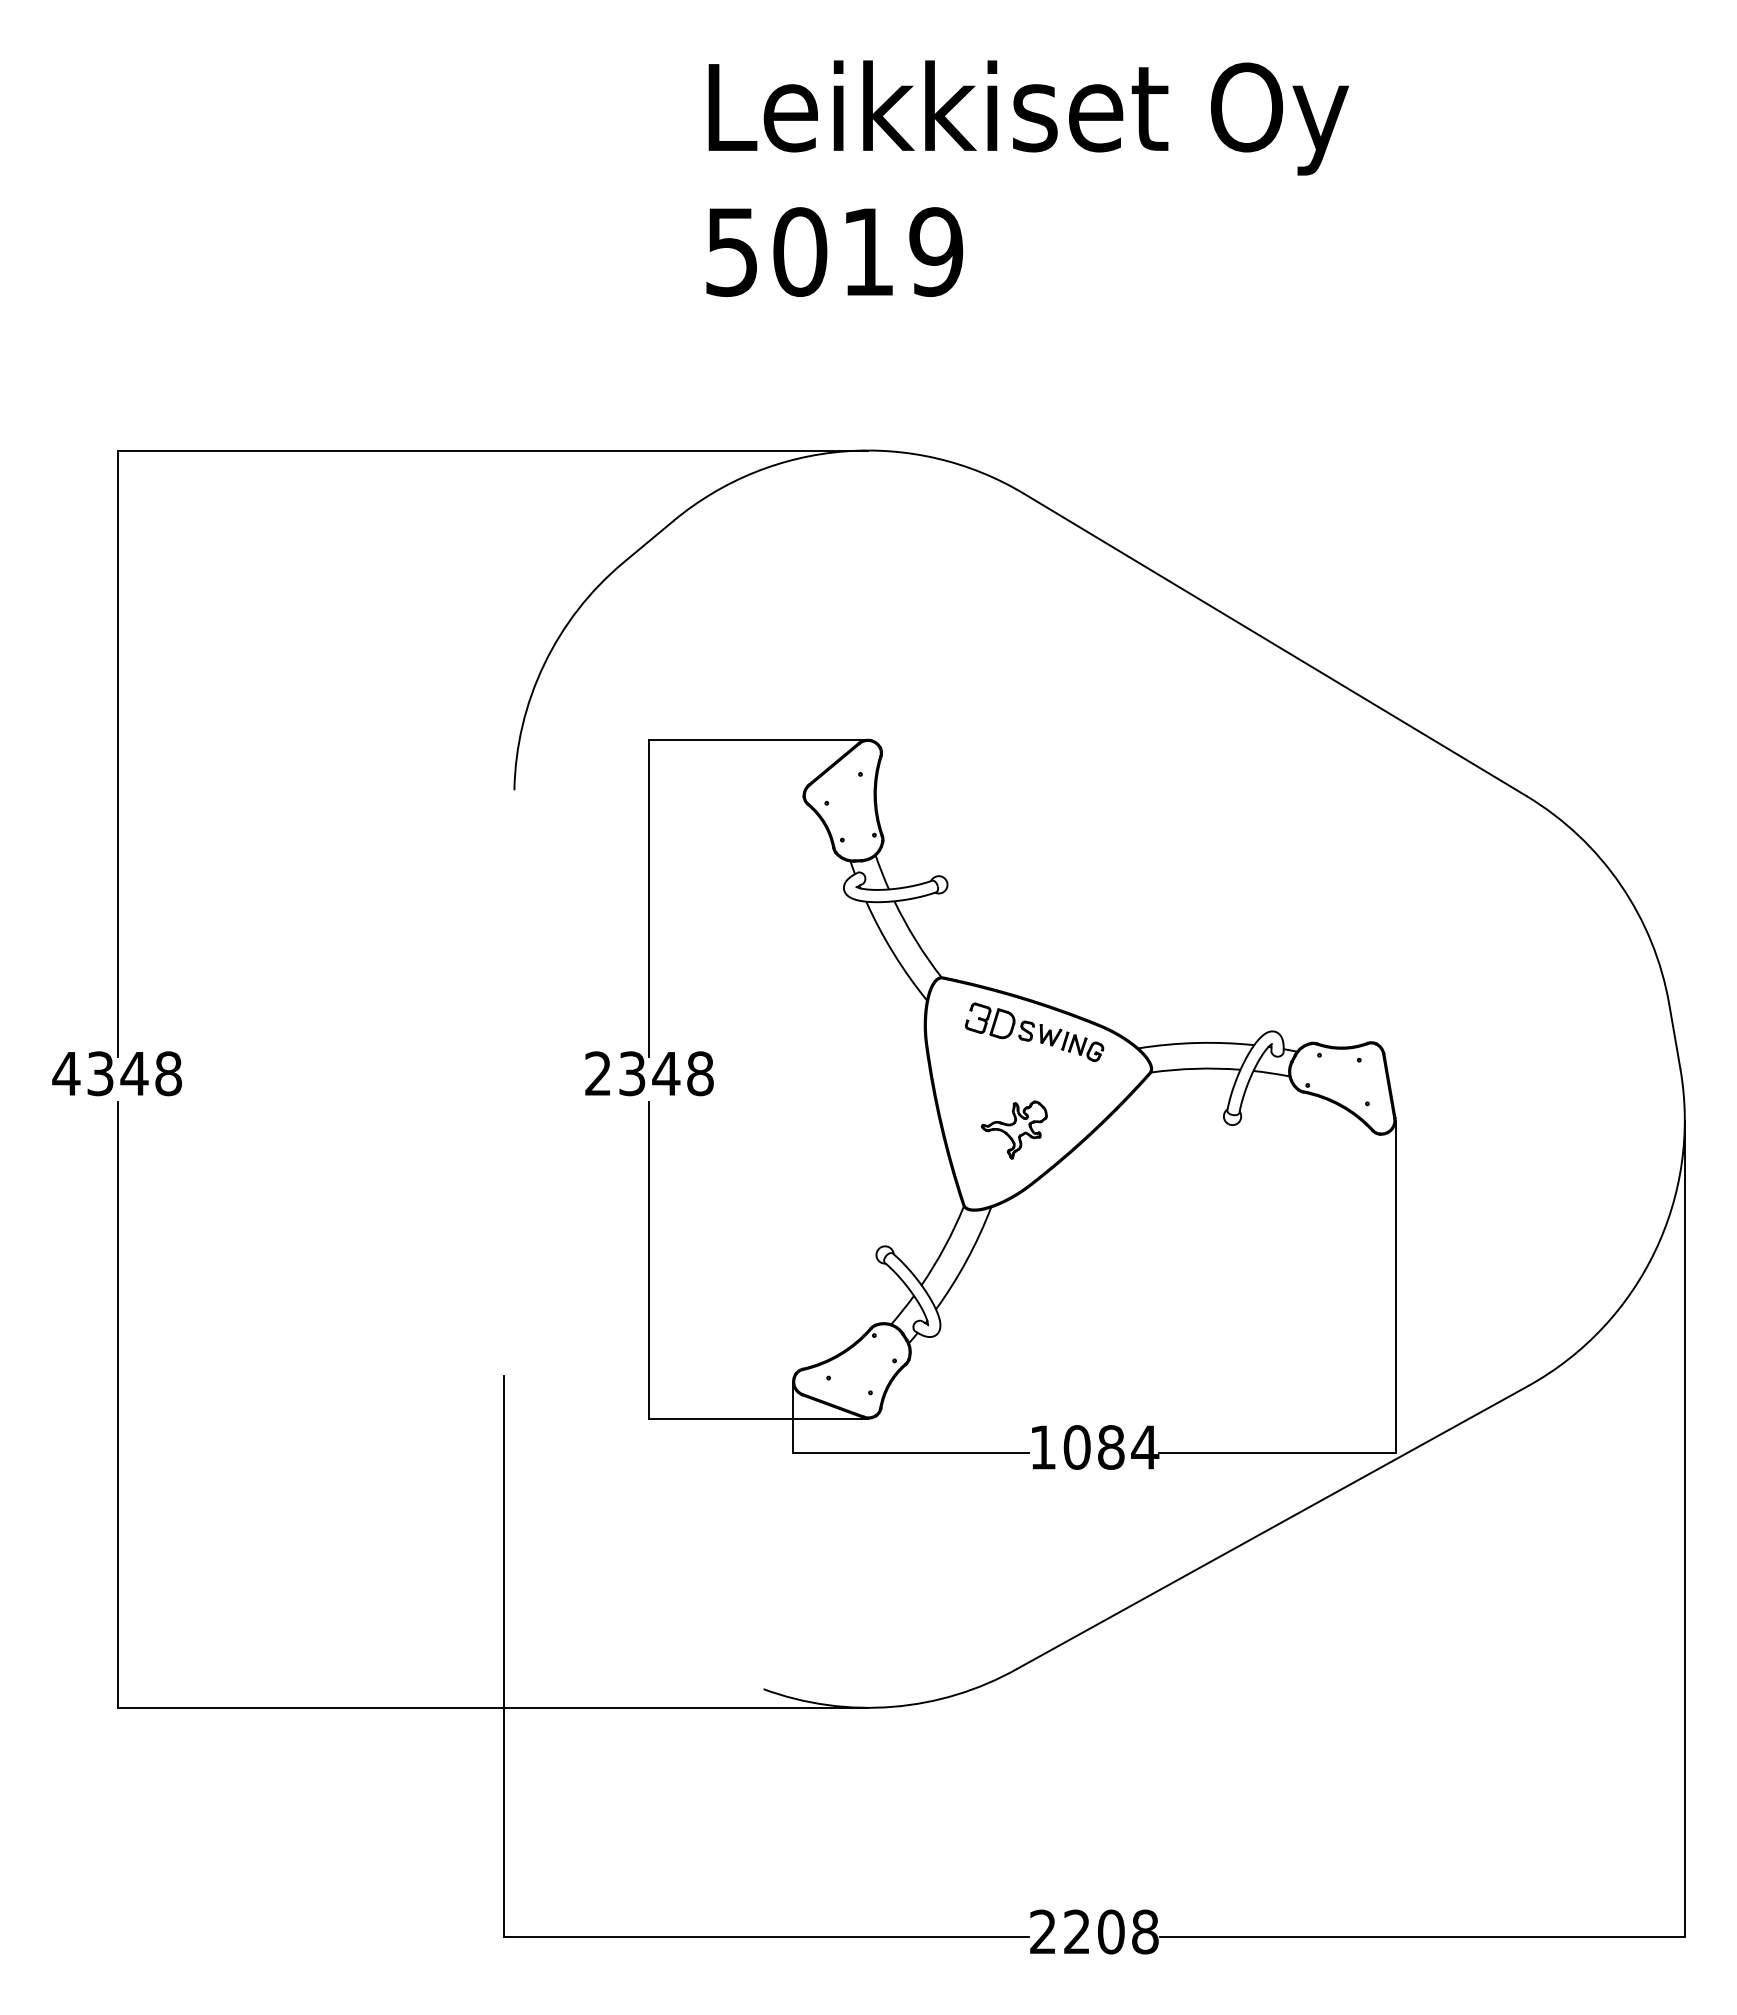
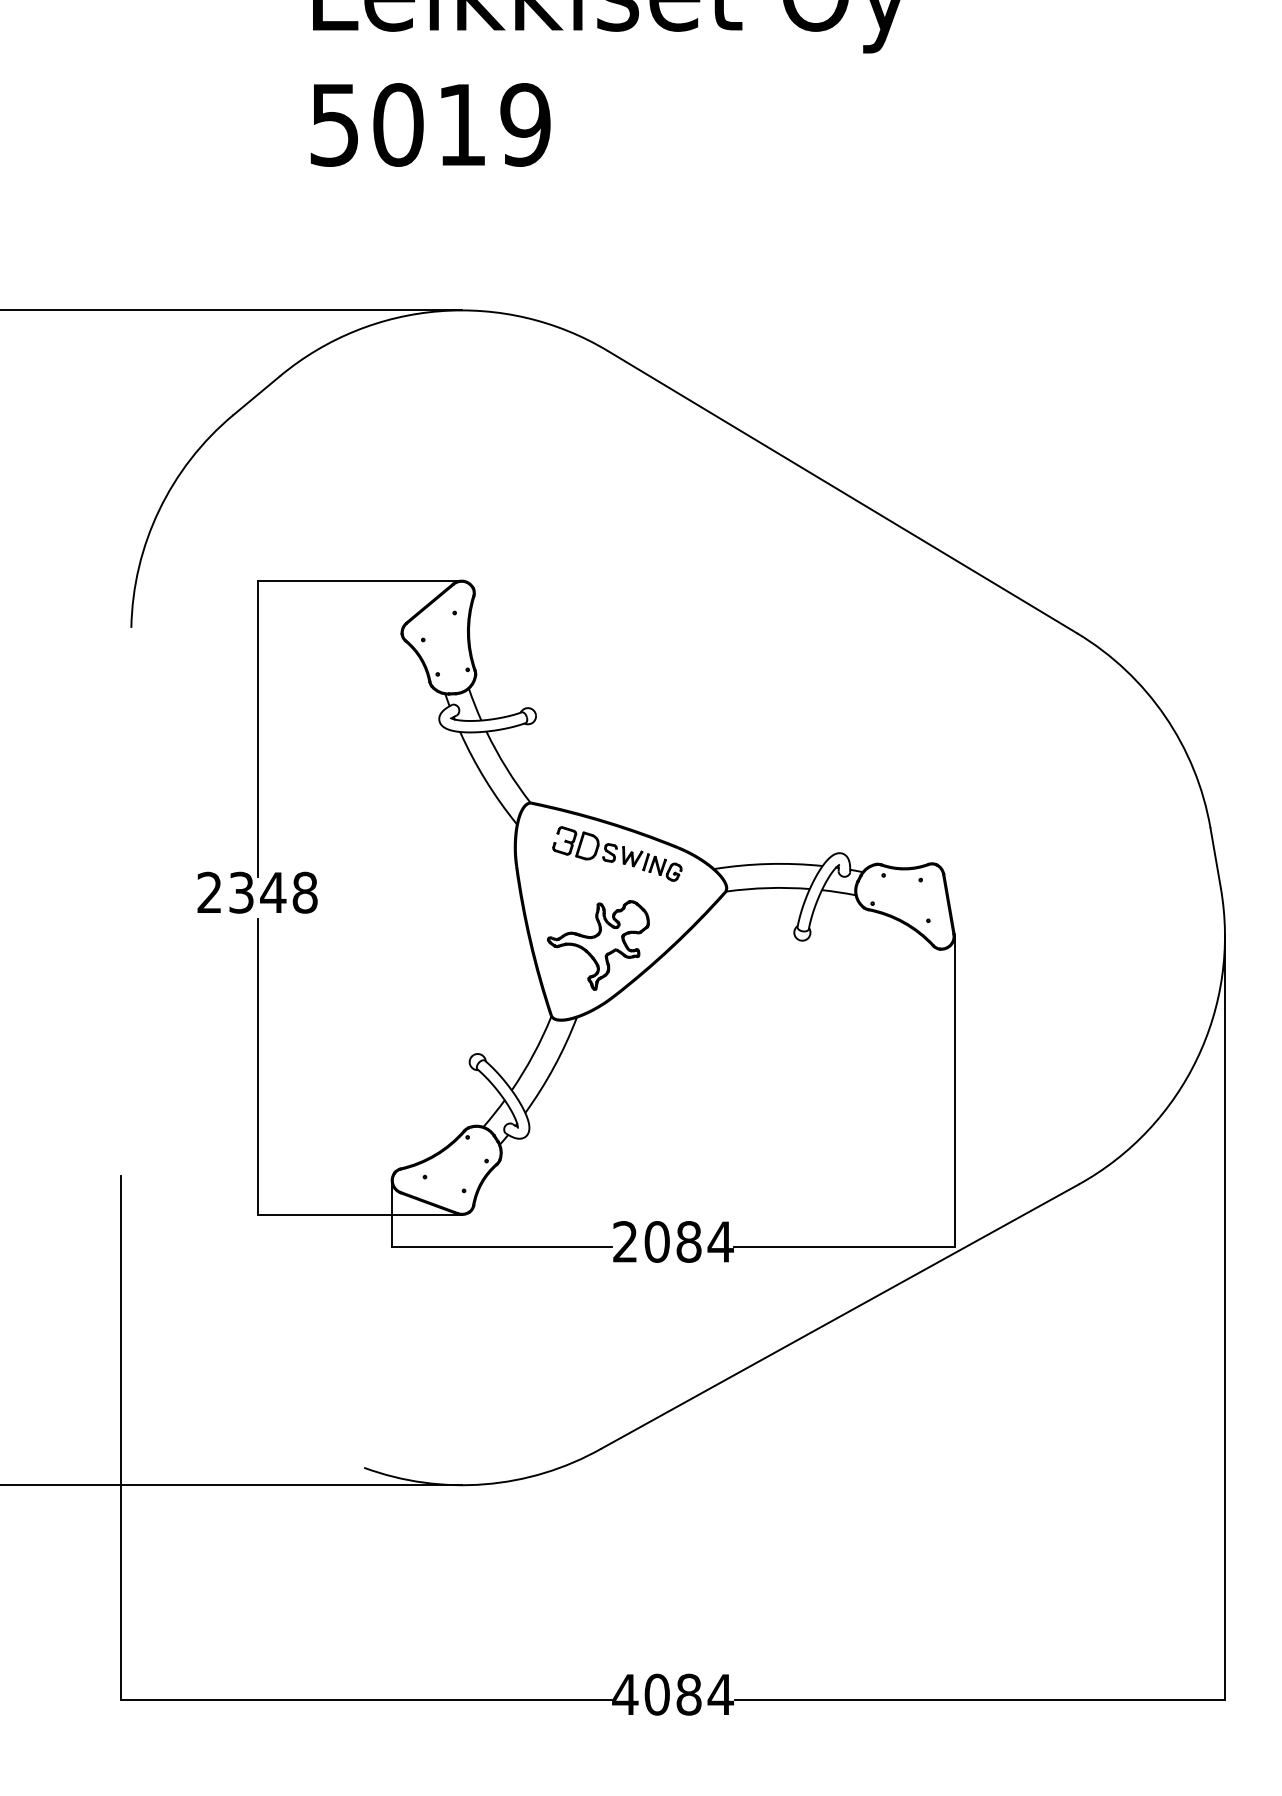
part: (1014, 1129) -> (598, 944), size x1.67
text: (1042, 1447) -> (624, 1241), 1084 -> 2084
text: (1093, 1931) -> (672, 1694), 2208 -> 4084

